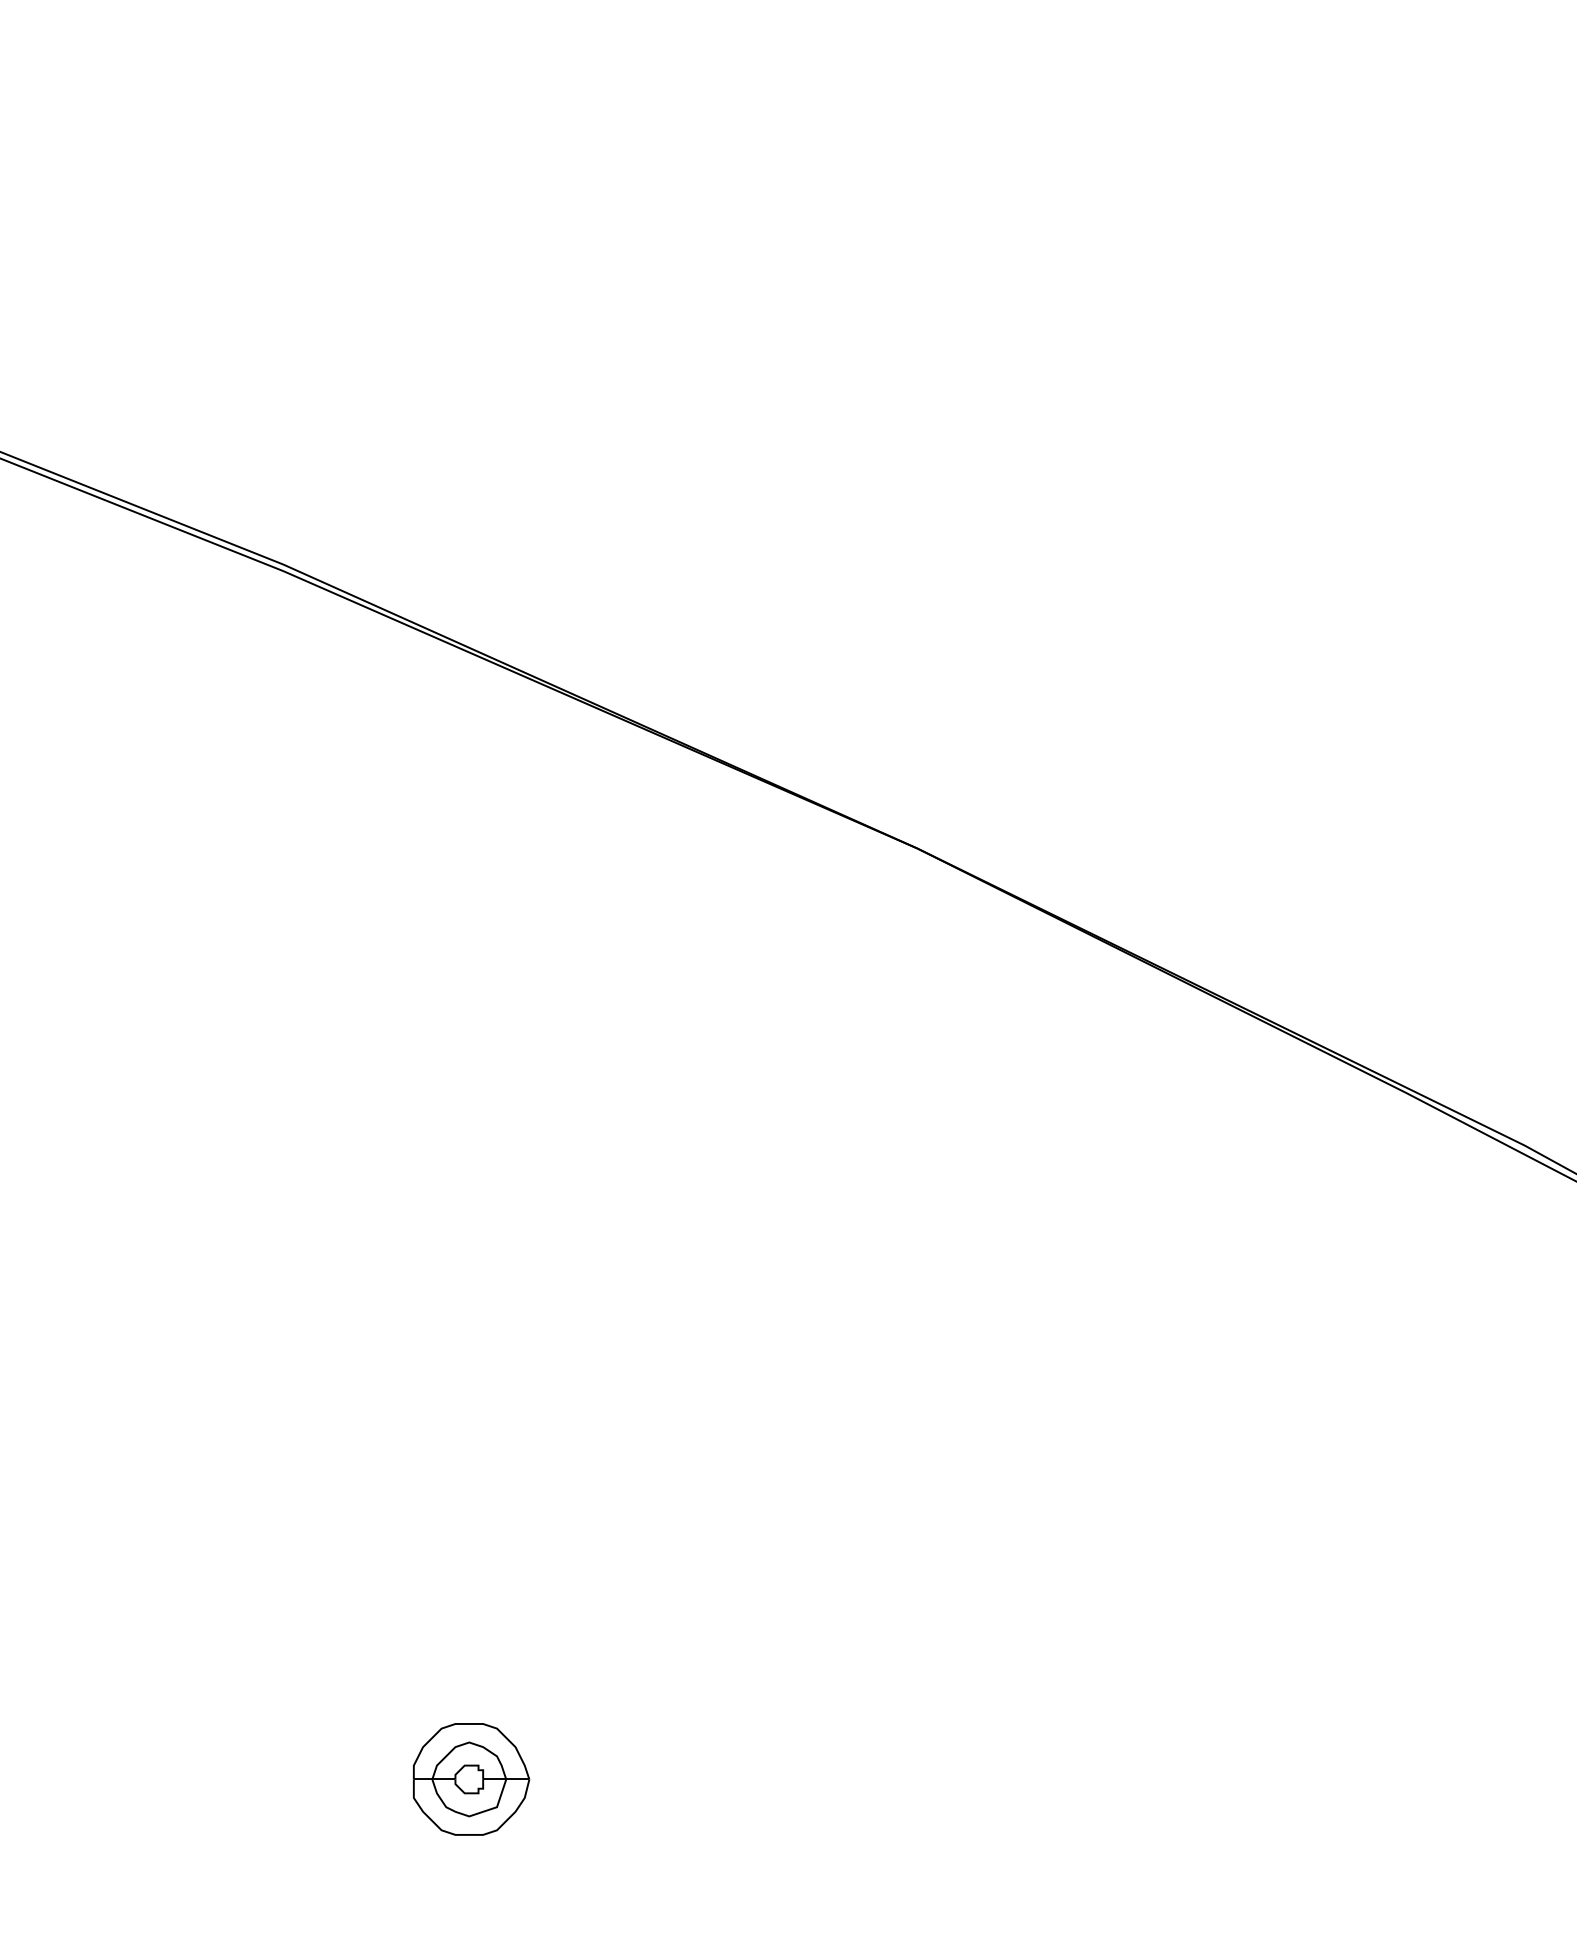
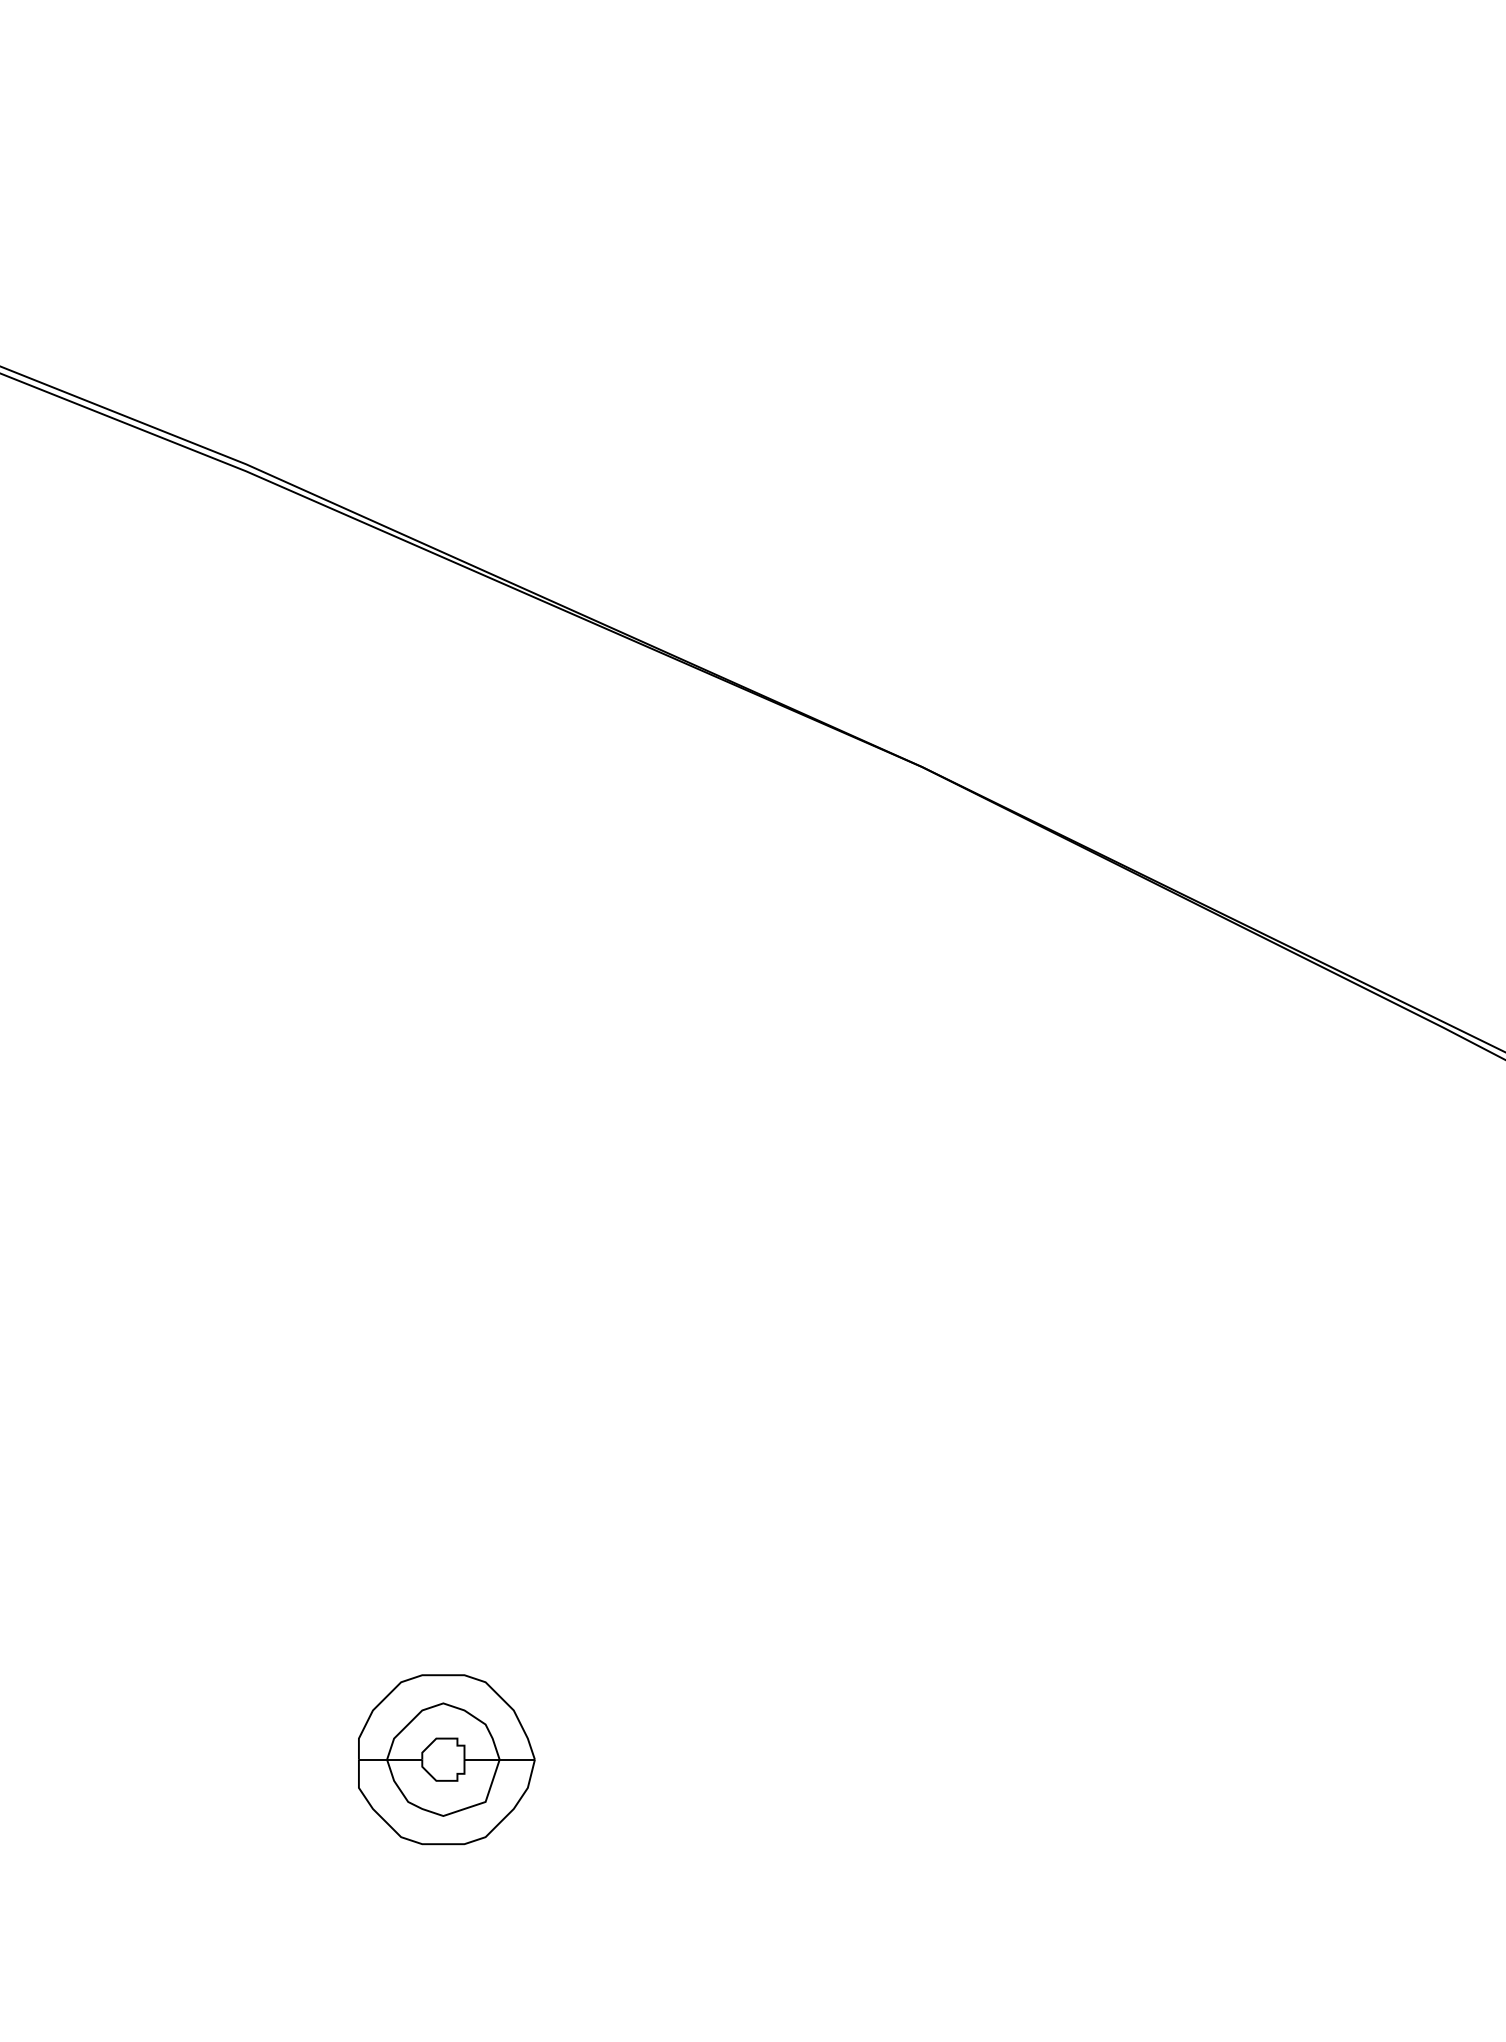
part: (471, 1779) -> (446, 1759), size x1.43

